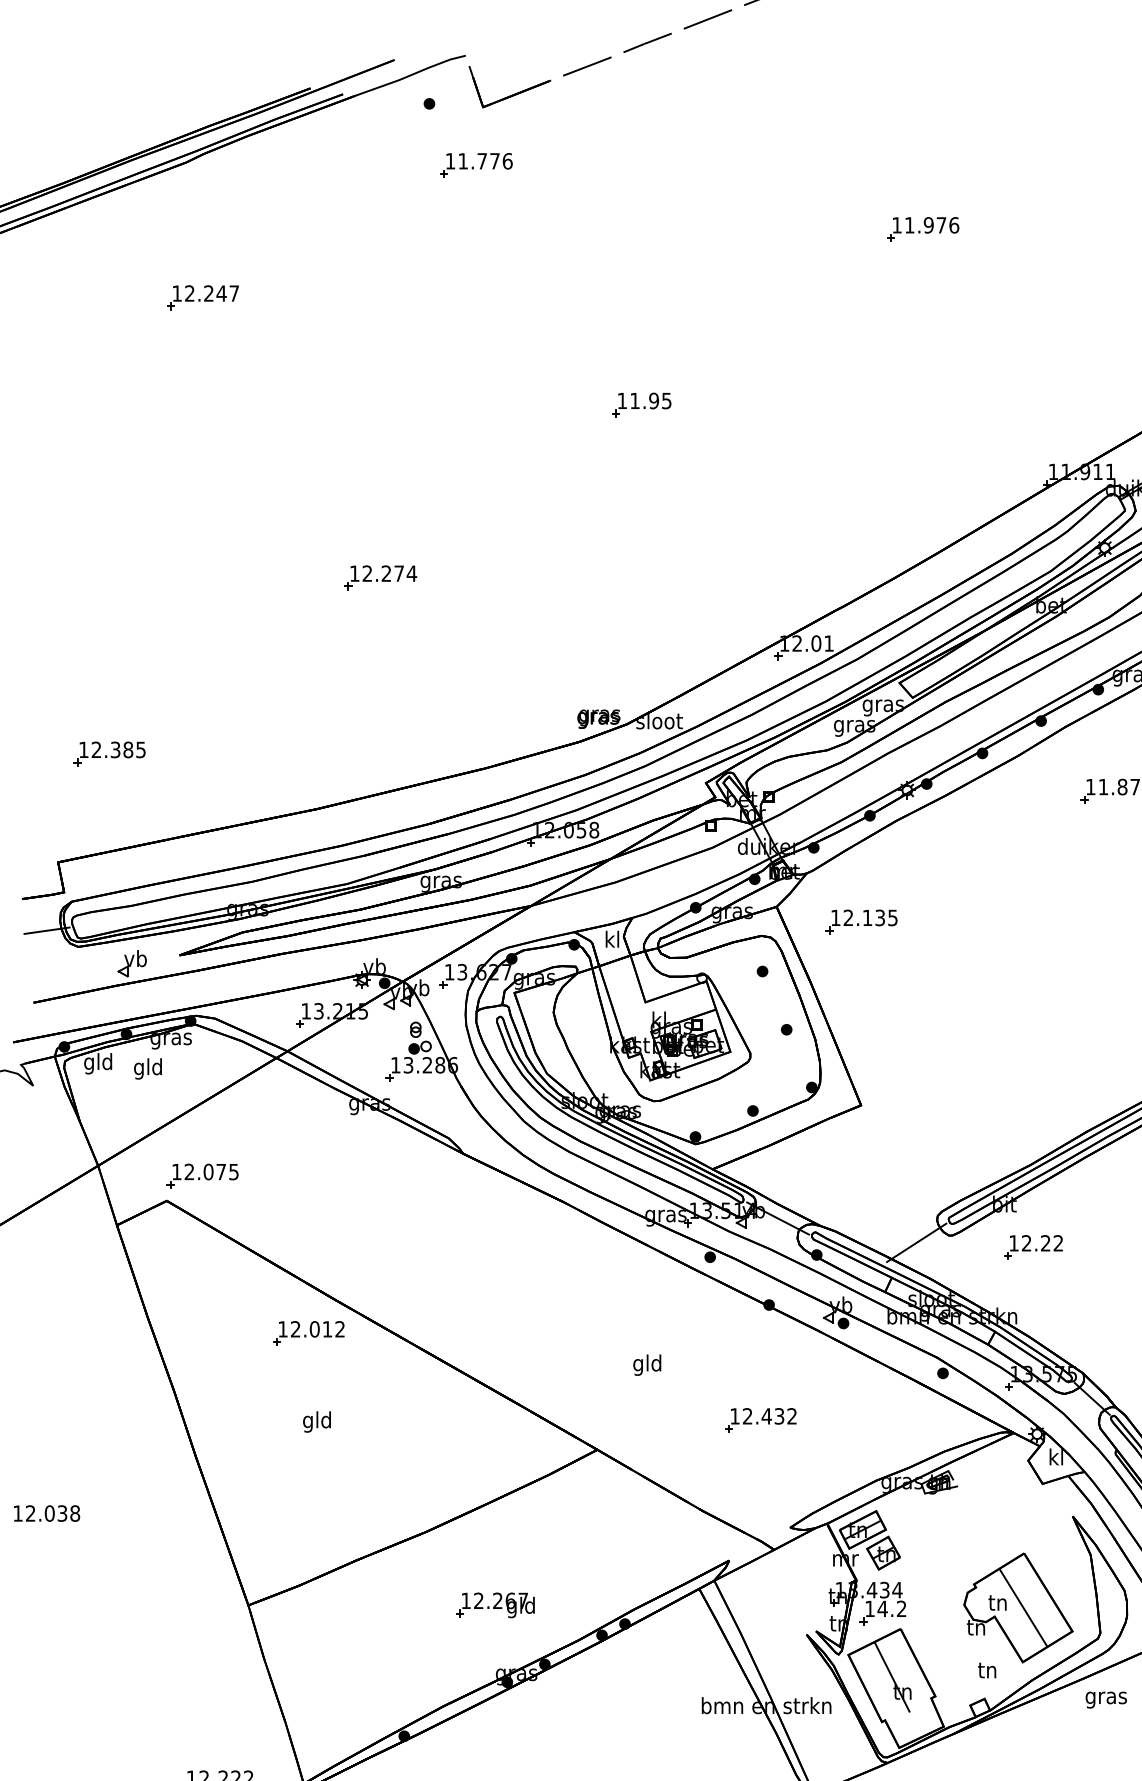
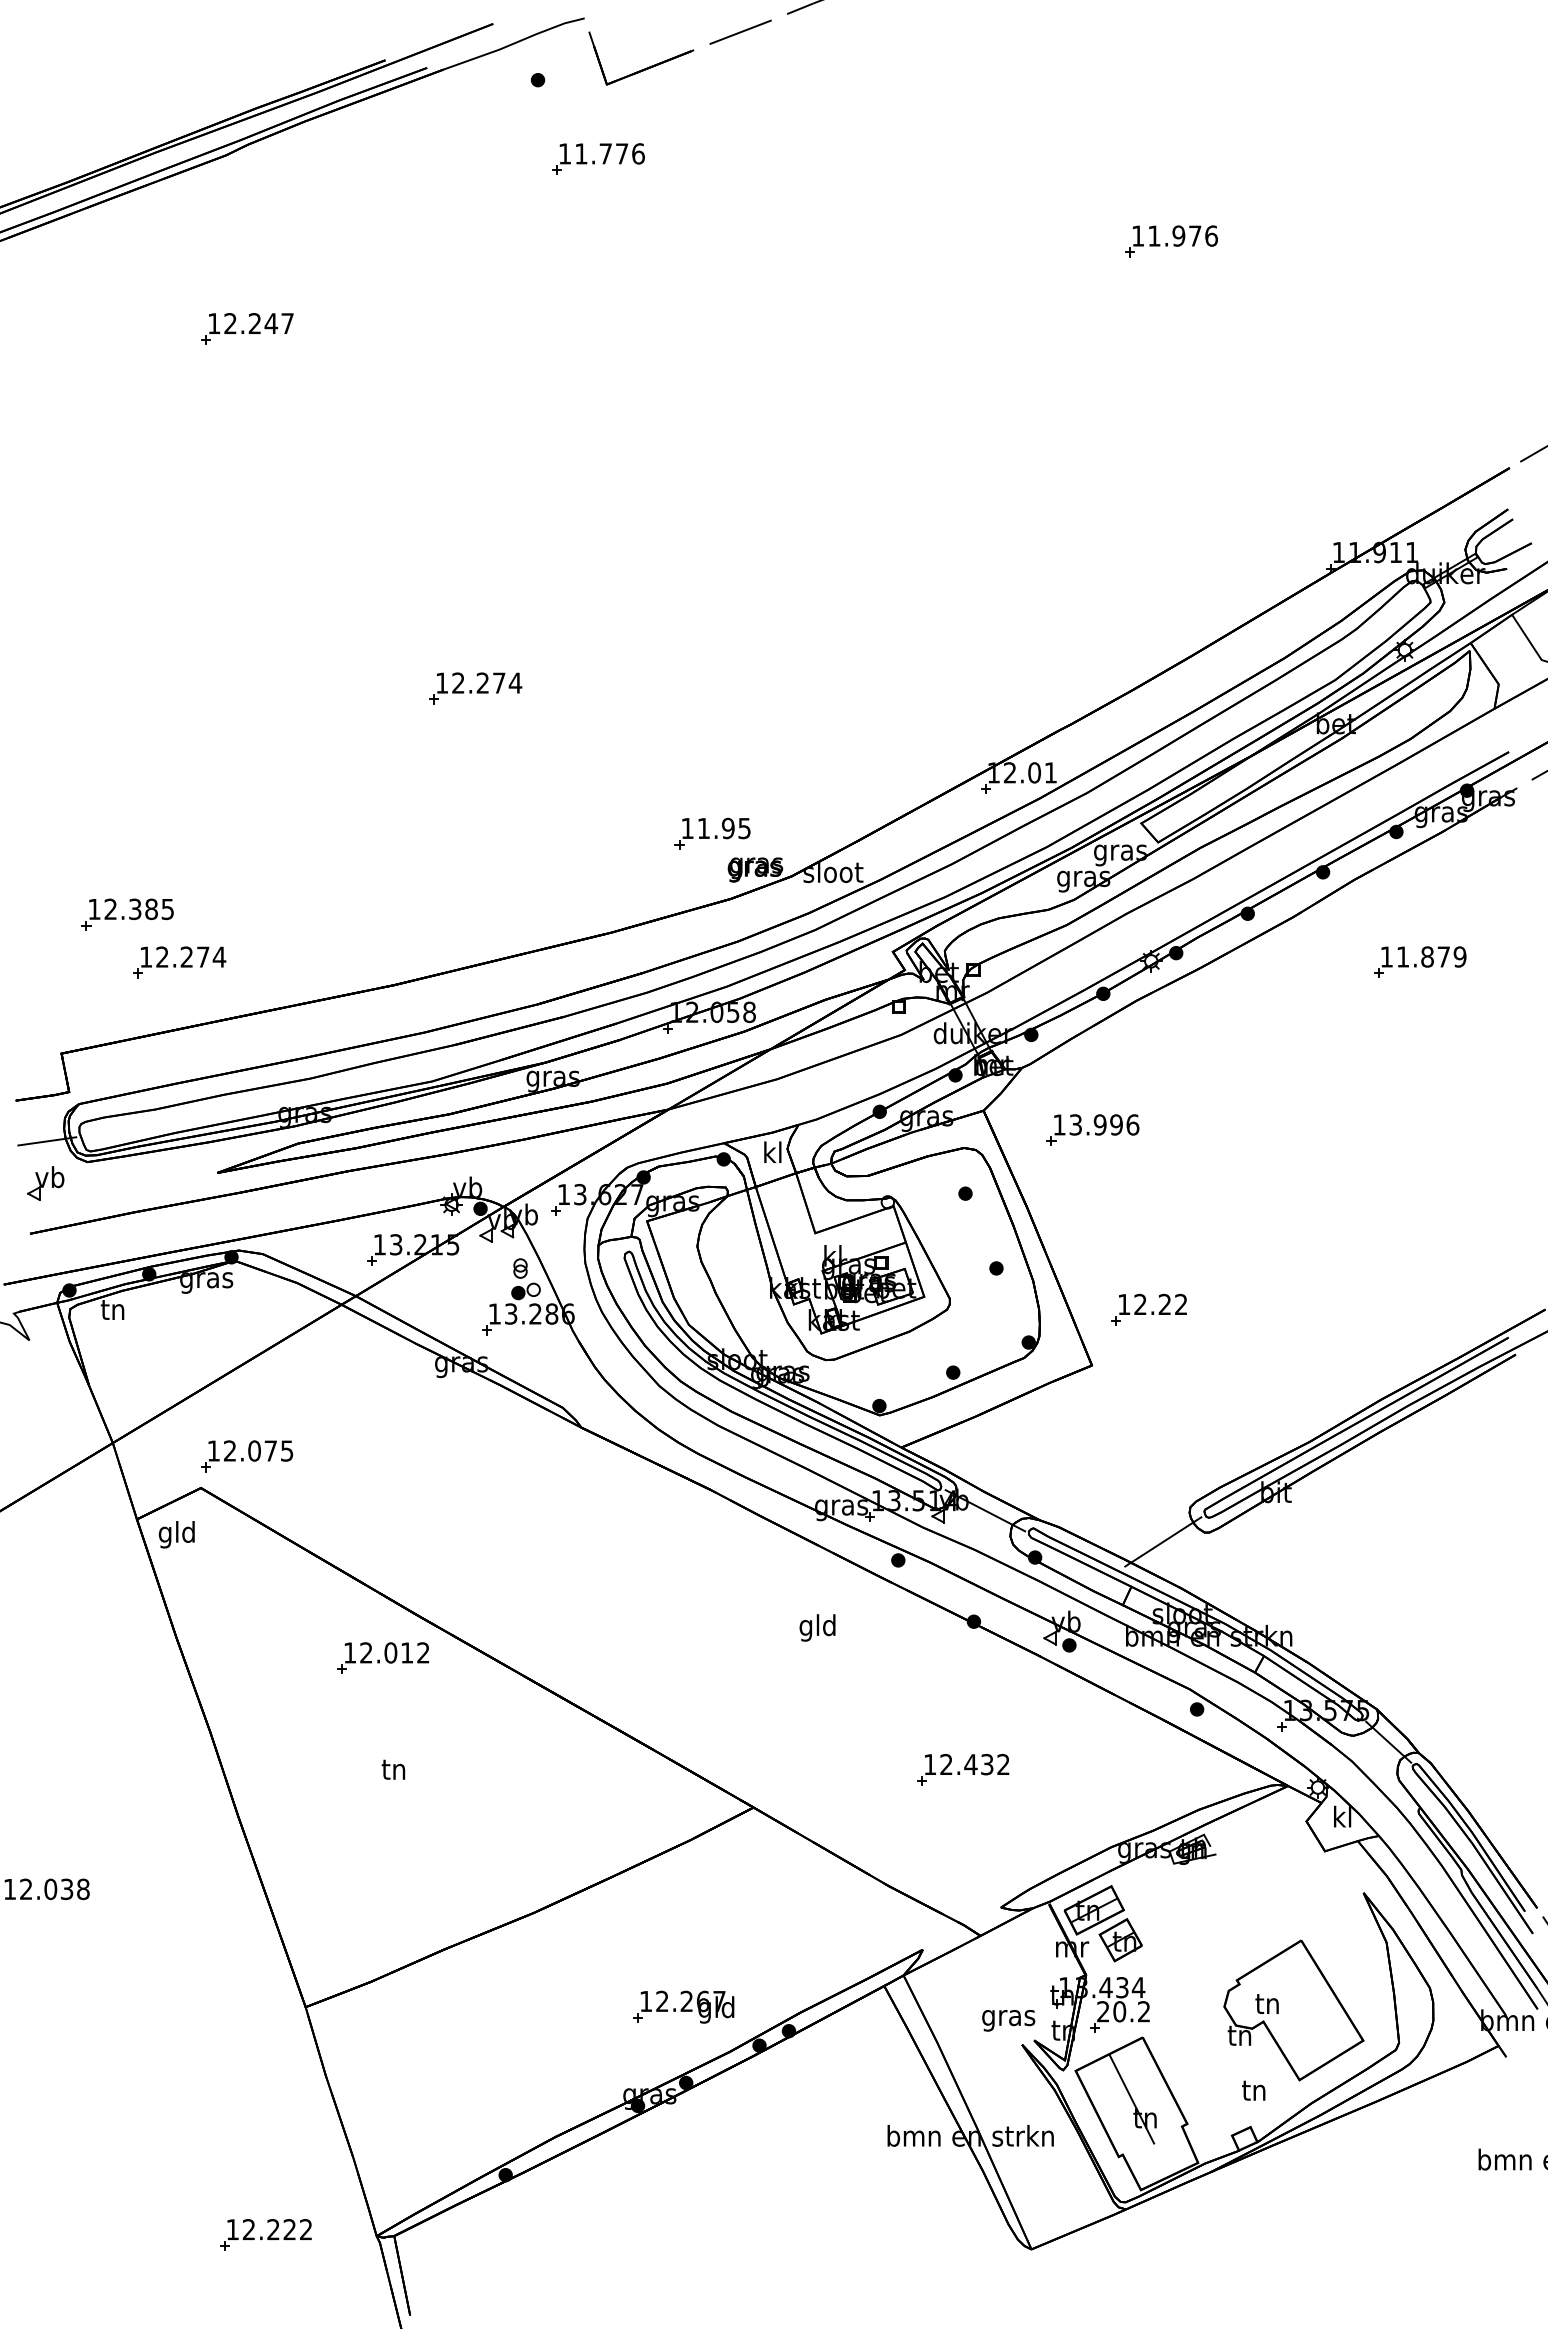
part: (641, 404) -> (712, 833), moved
part: (150, 791) -> (179, 962), added
text: (870, 917) -> (1104, 1124), 12.135 -> 13.996
part: (132, 963) -> (45, 1183), moved
text: (97, 1063) -> (112, 1311), gld -> tn
text: (147, 1068) -> (176, 1534), moved
part: (1032, 1247) -> (1148, 1309), moved
text: (647, 1364) -> (817, 1627), moved
text: (316, 1421) -> (393, 1771), gld -> tn
part: (495, 1604) -> (683, 2006), moved
line: (1022, 1607) -> (1299, 2010), removed
text: (876, 1608) -> (1111, 2011), 14.2 -> 20.2
text: (1106, 1699) -> (1008, 2020), moved

